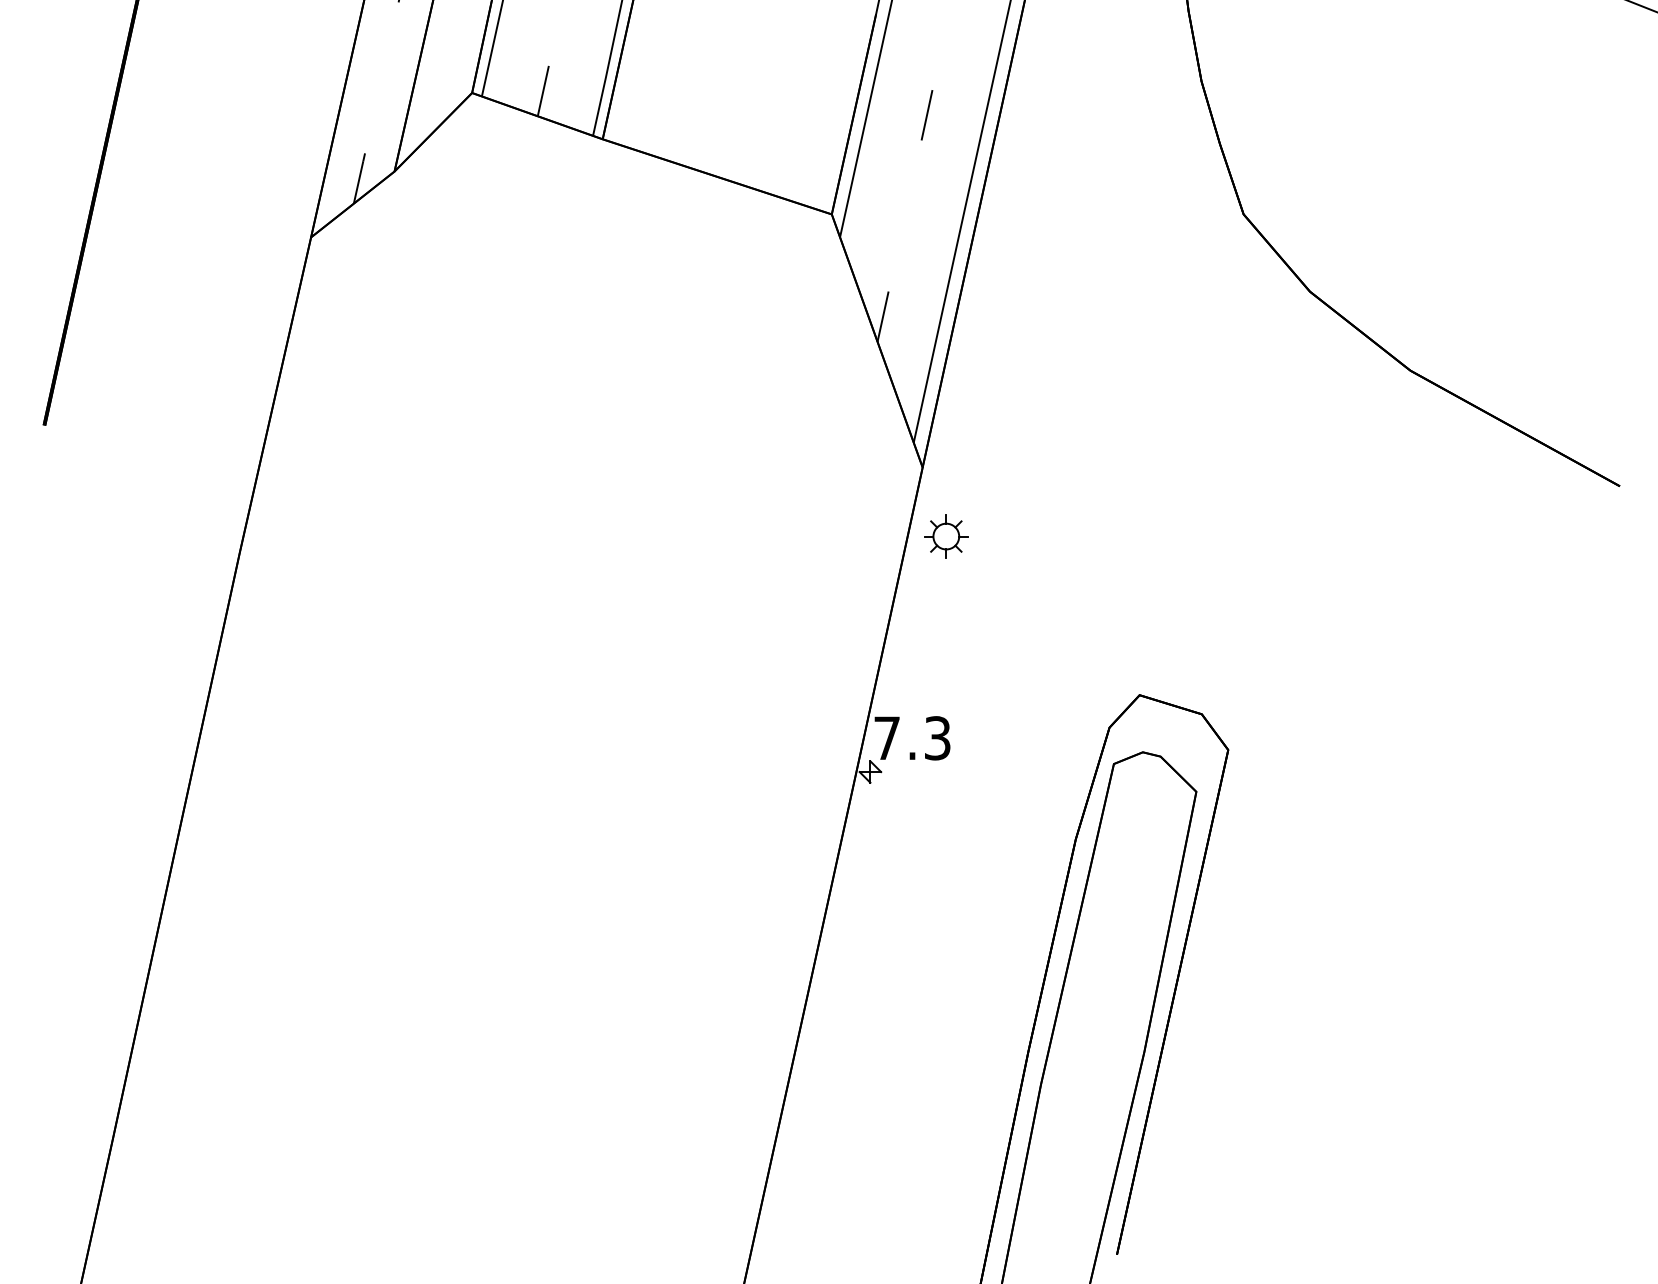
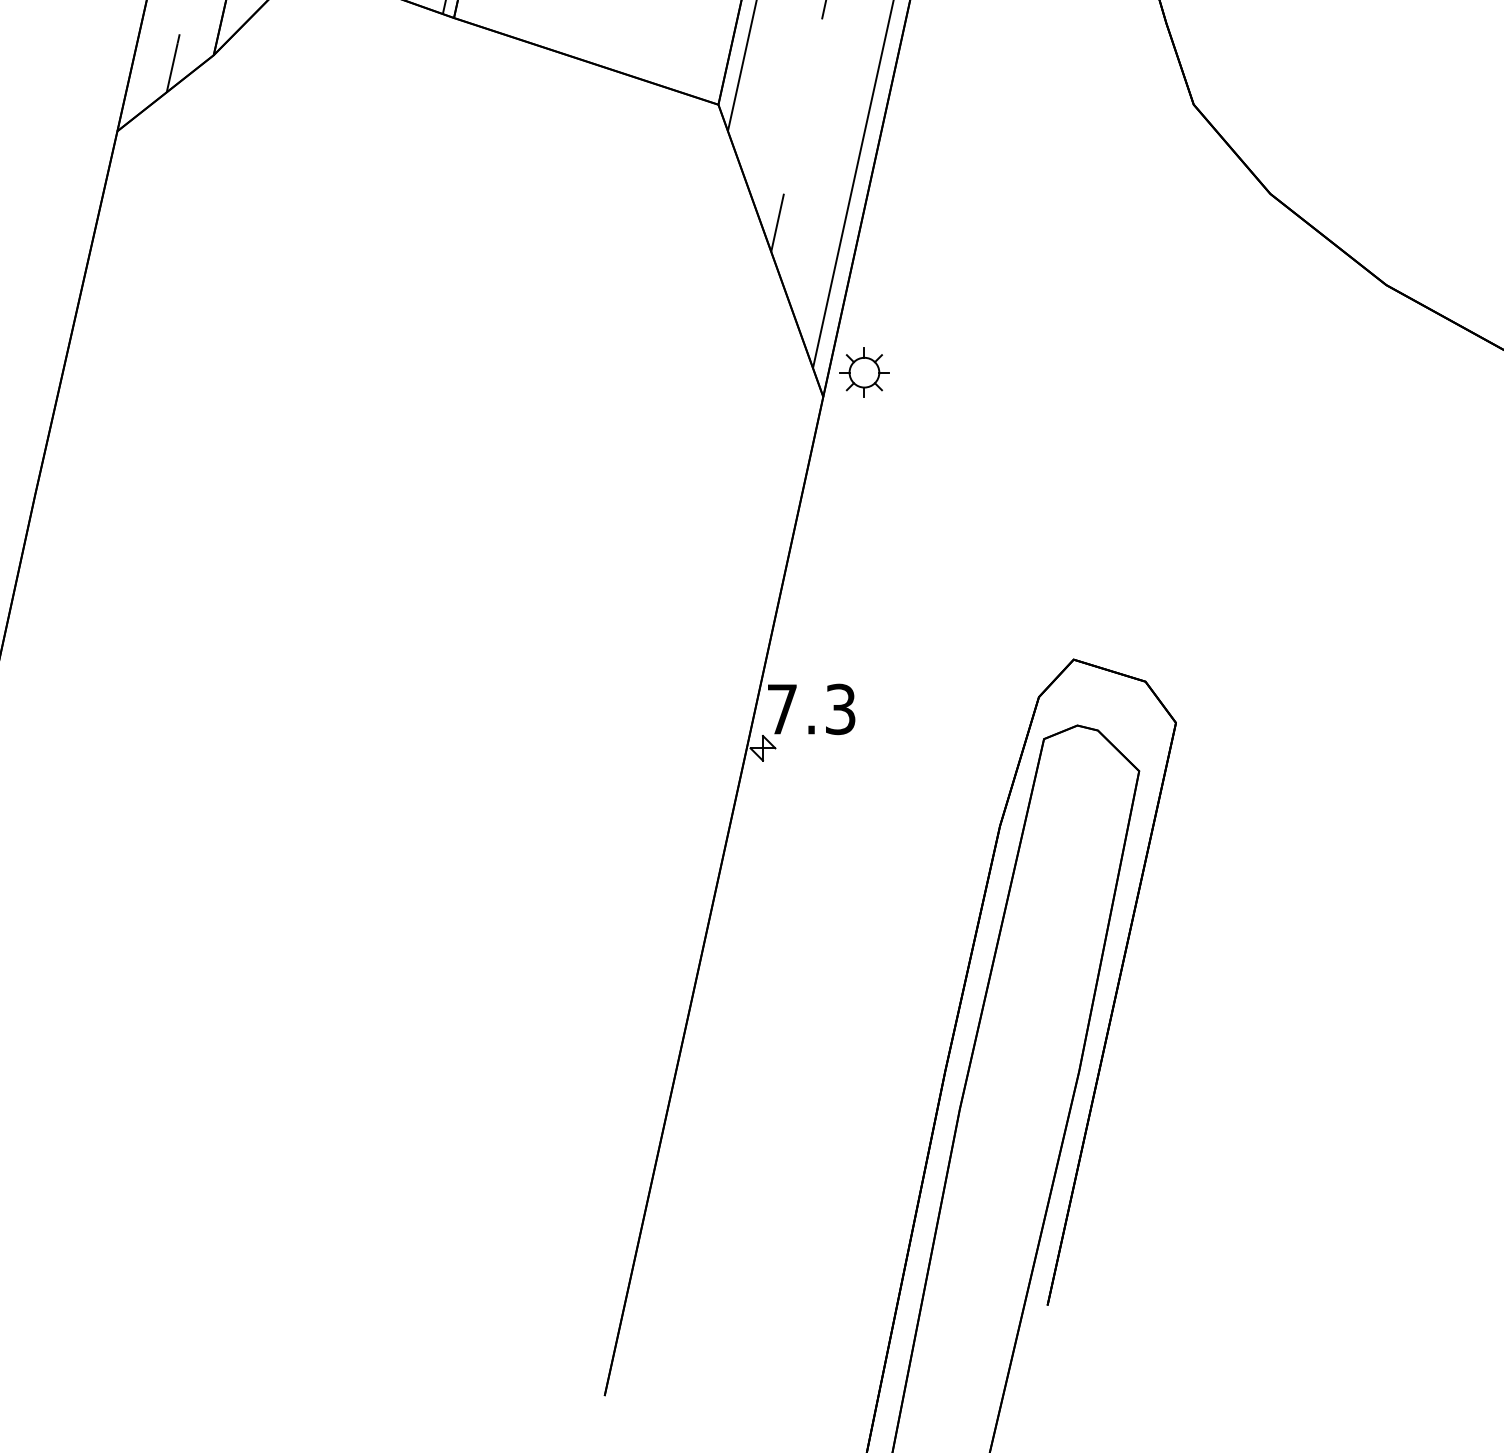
part: (946, 536) -> (864, 372), moved

